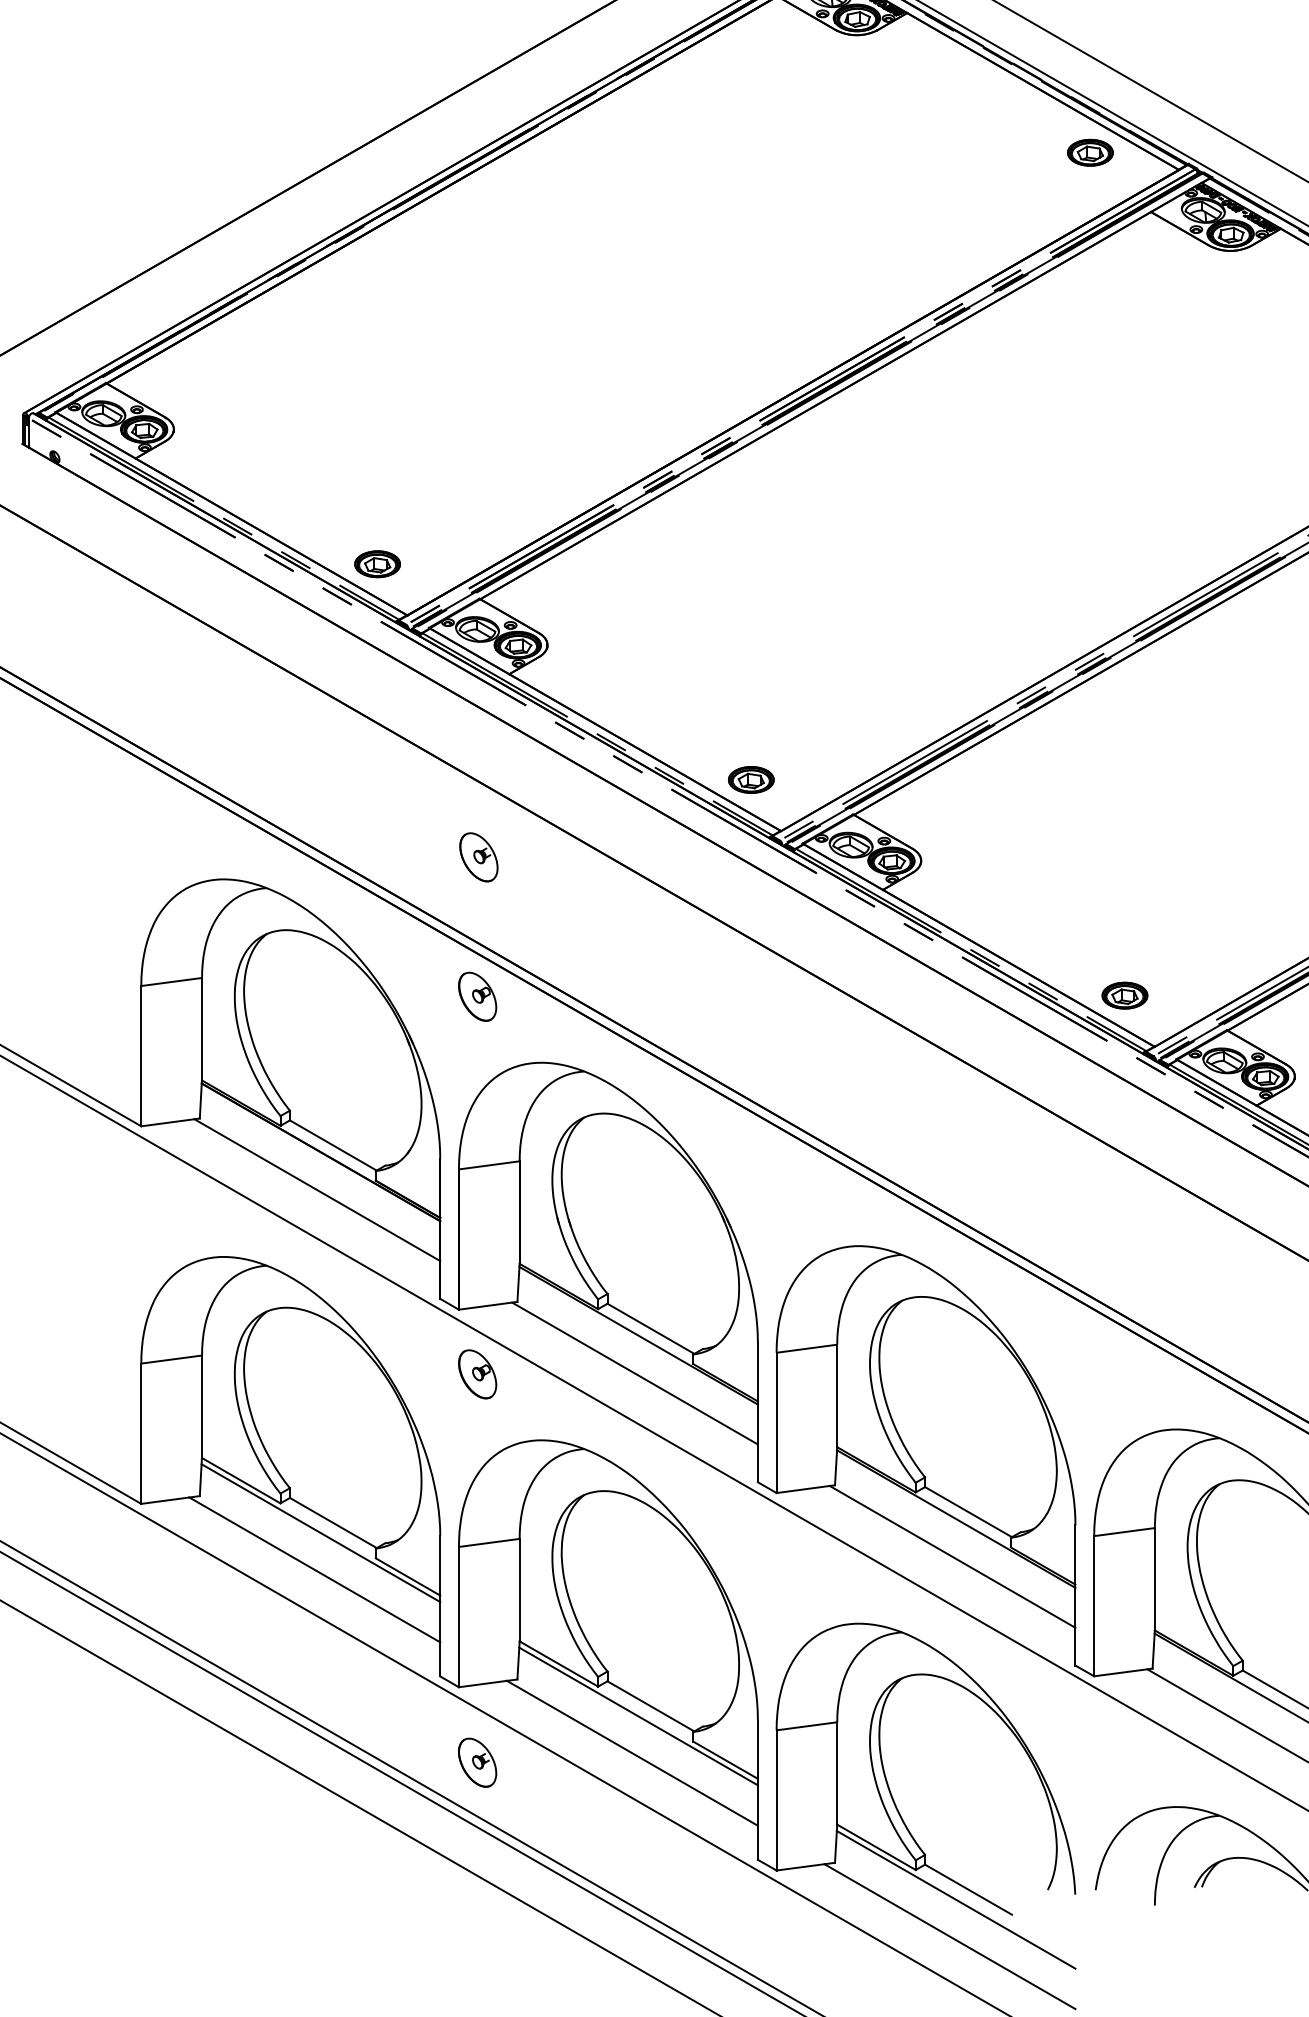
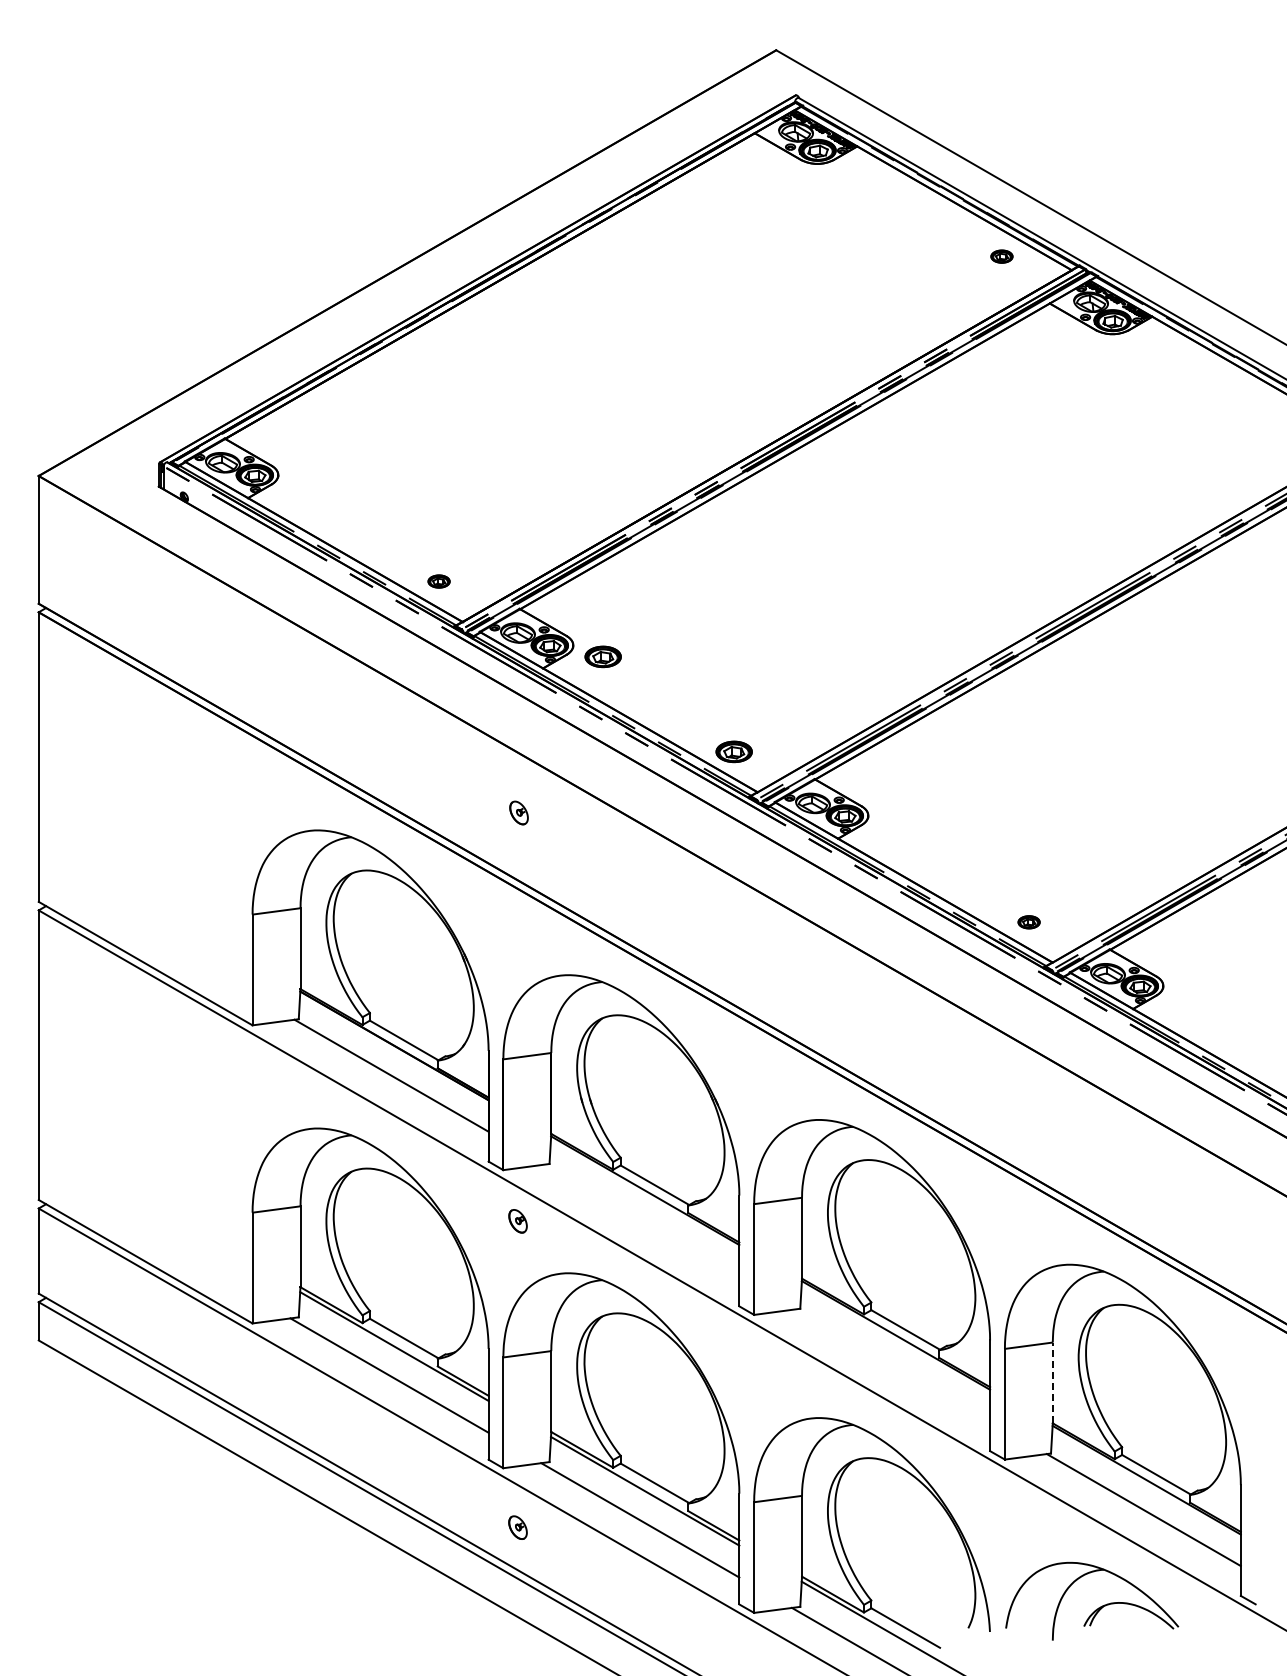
part: (1089, 152) -> (1001, 256), size x0.6
part: (376, 564) -> (438, 581), size x0.6
part: (584, 659) -> (602, 656), added
part: (478, 856) -> (518, 812), size x0.6
part: (476, 996) -> (517, 922), removed
part: (1124, 996) -> (1028, 922), size x0.6
line: (635, 1373) -> (642, 1220), removed
part: (476, 1374) -> (517, 1221), size x0.6
line: (953, 1557) -> (893, 1365), removed
line: (1154, 1578) -> (1052, 1382), solid -> dashed
part: (476, 1762) -> (517, 1527), size x0.6

